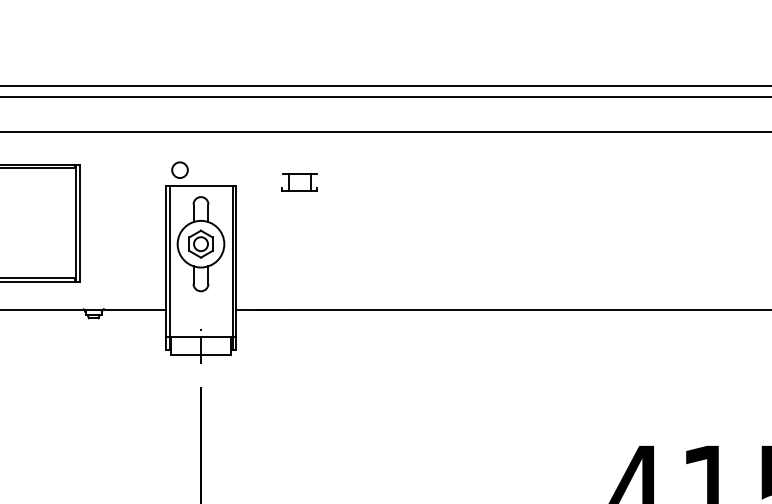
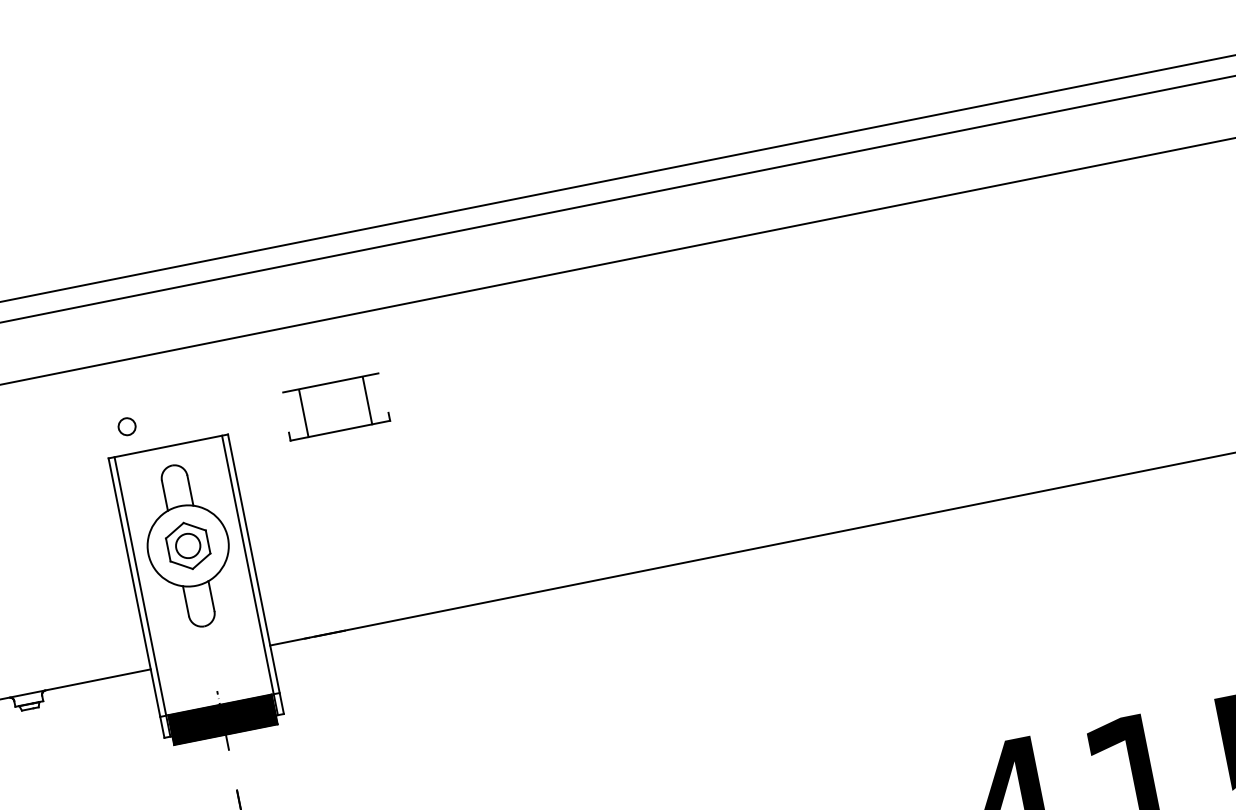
circle: (179, 169) -> (126, 425), size x0.62
part: (299, 181) -> (334, 405), size x1.67
hatch: (200, 345) -> (221, 719), added

